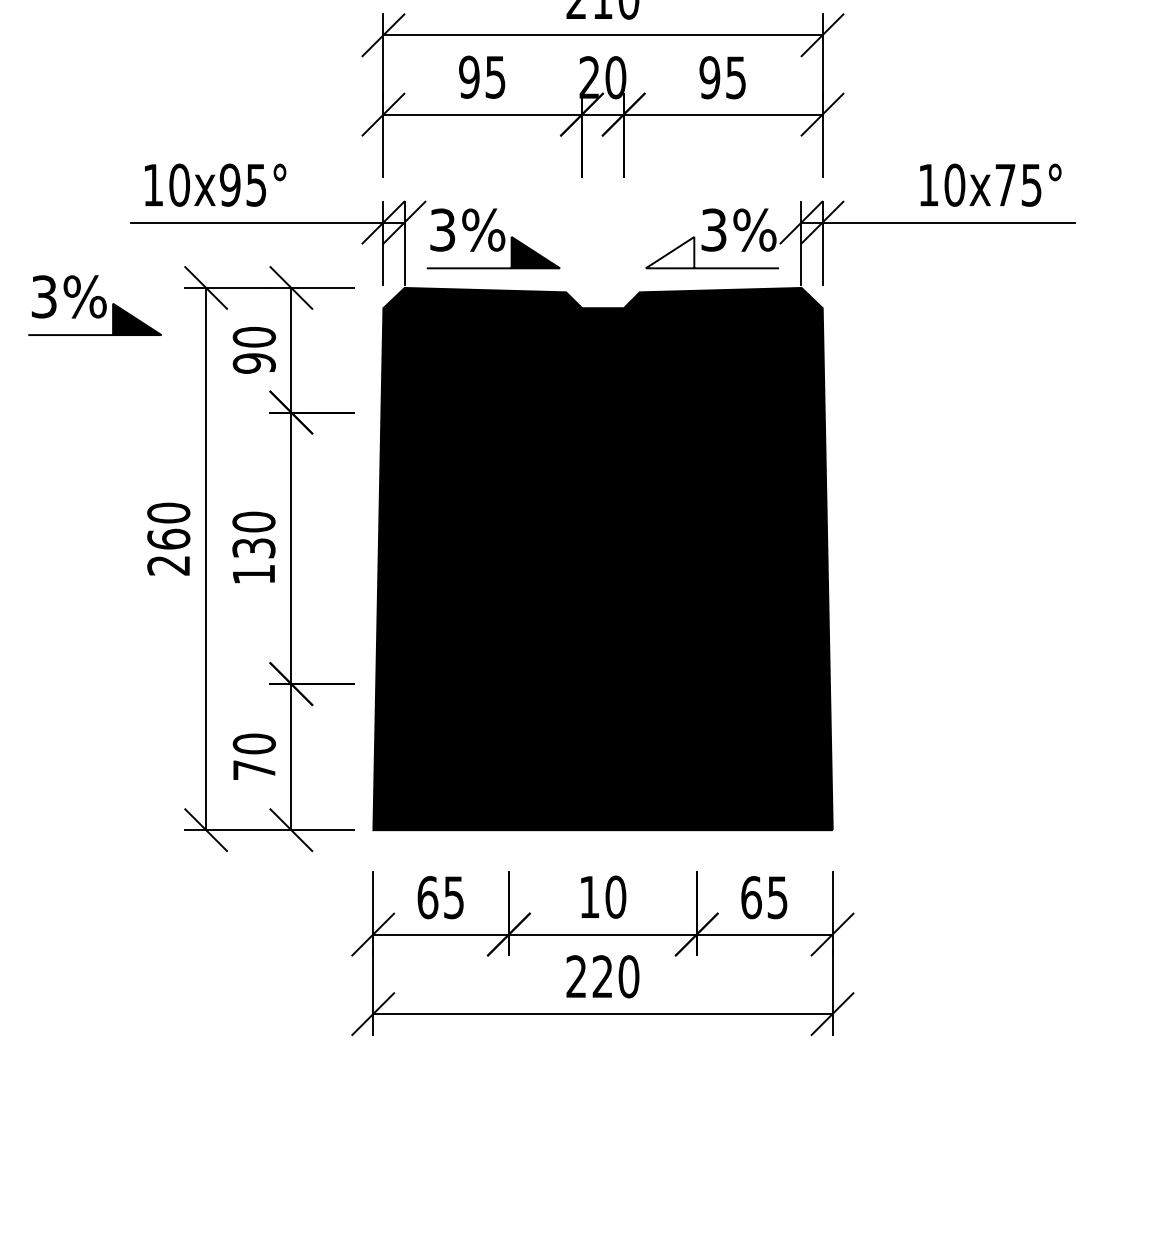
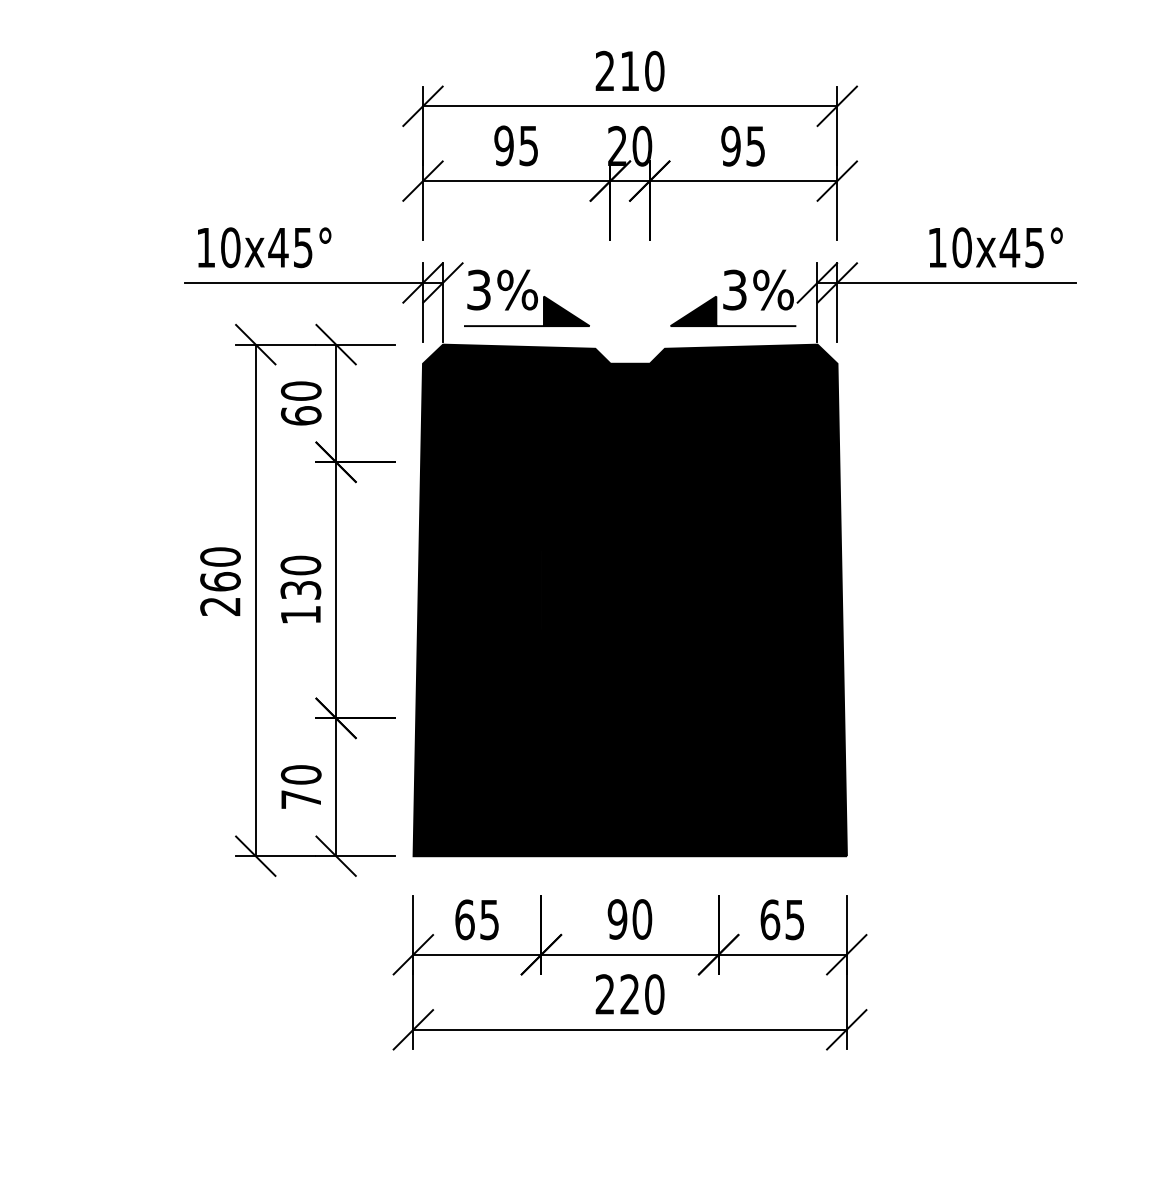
text: (230, 184) -> (278, 247), 10x95° -> 10x45°
text: (1005, 184) -> (1009, 247), 10x75° -> 10x45°
fill: (670, 252) -> (693, 311), added
part: (94, 304) -> (150, 360), removed
text: (253, 363) -> (300, 415), 90 -> 60
text: (589, 897) -> (617, 919), 10 -> 90

